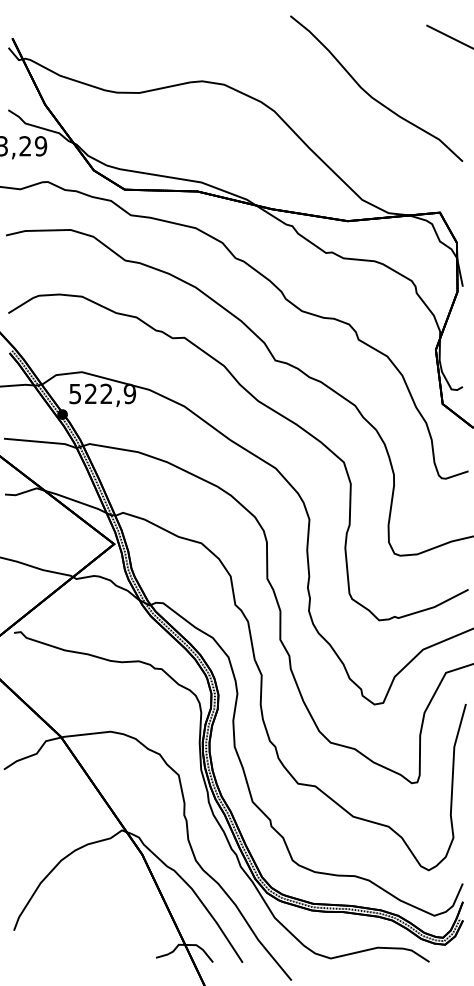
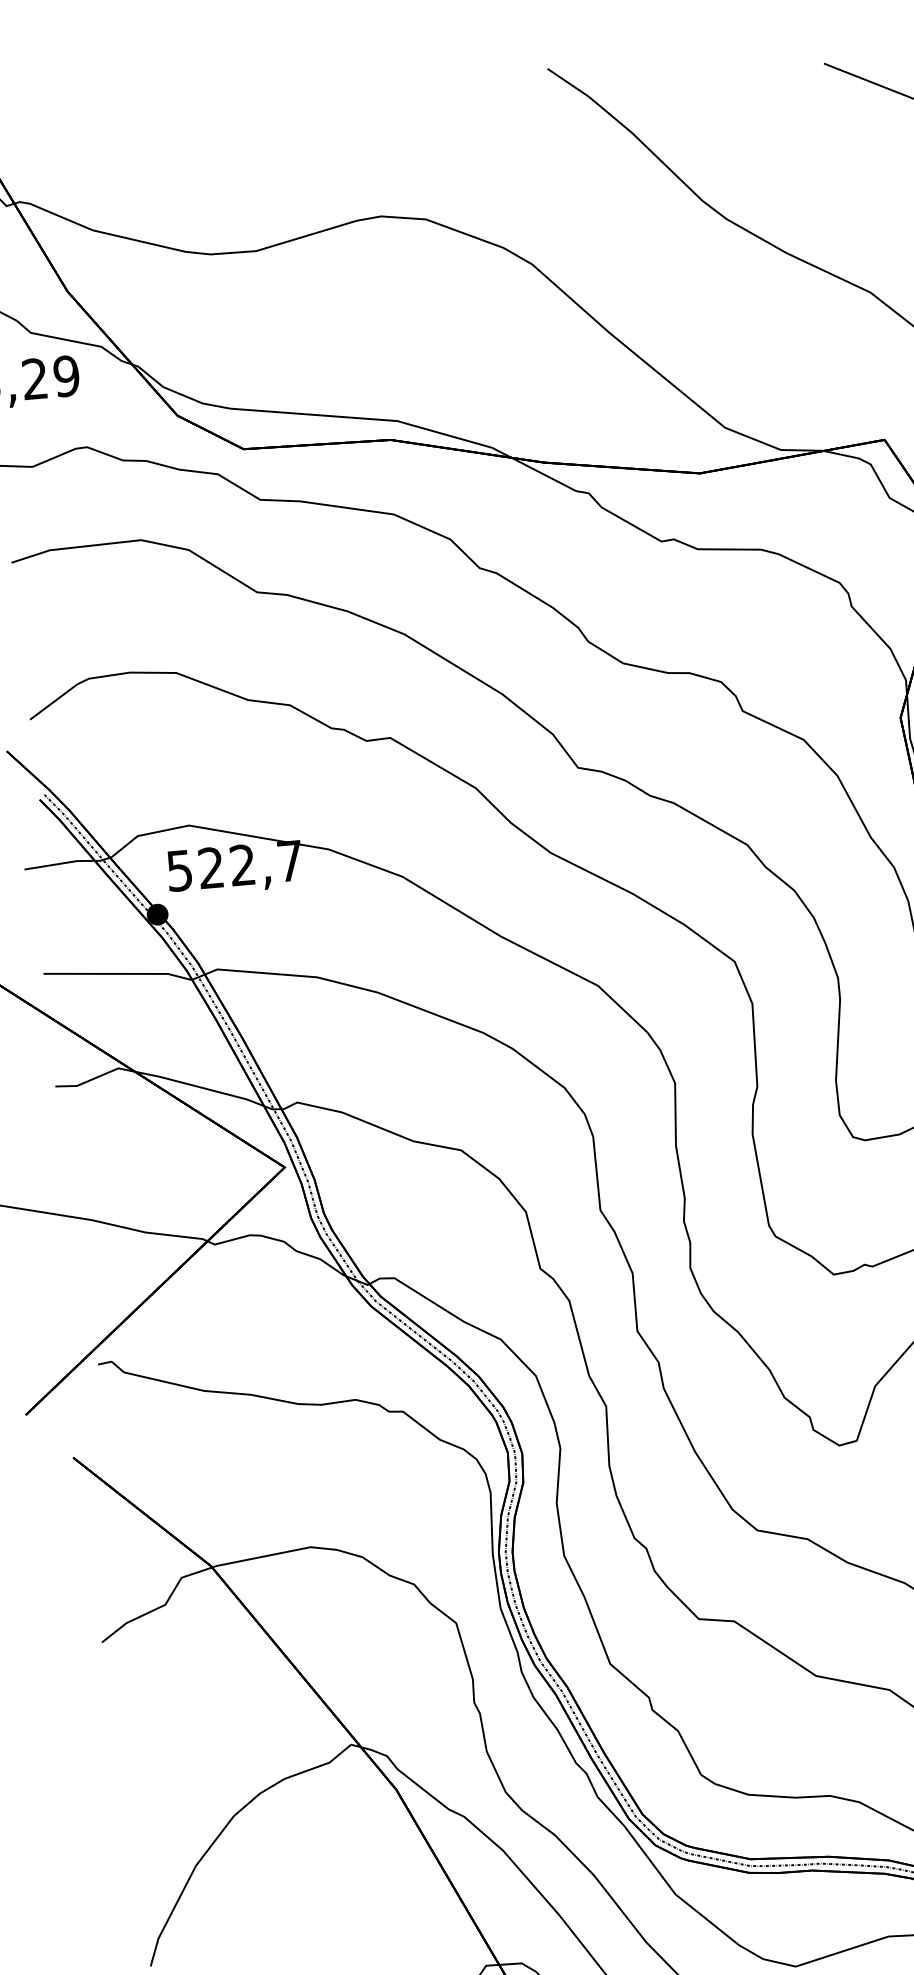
text: (129, 393) -> (289, 860), 522,9 -> 522,7

